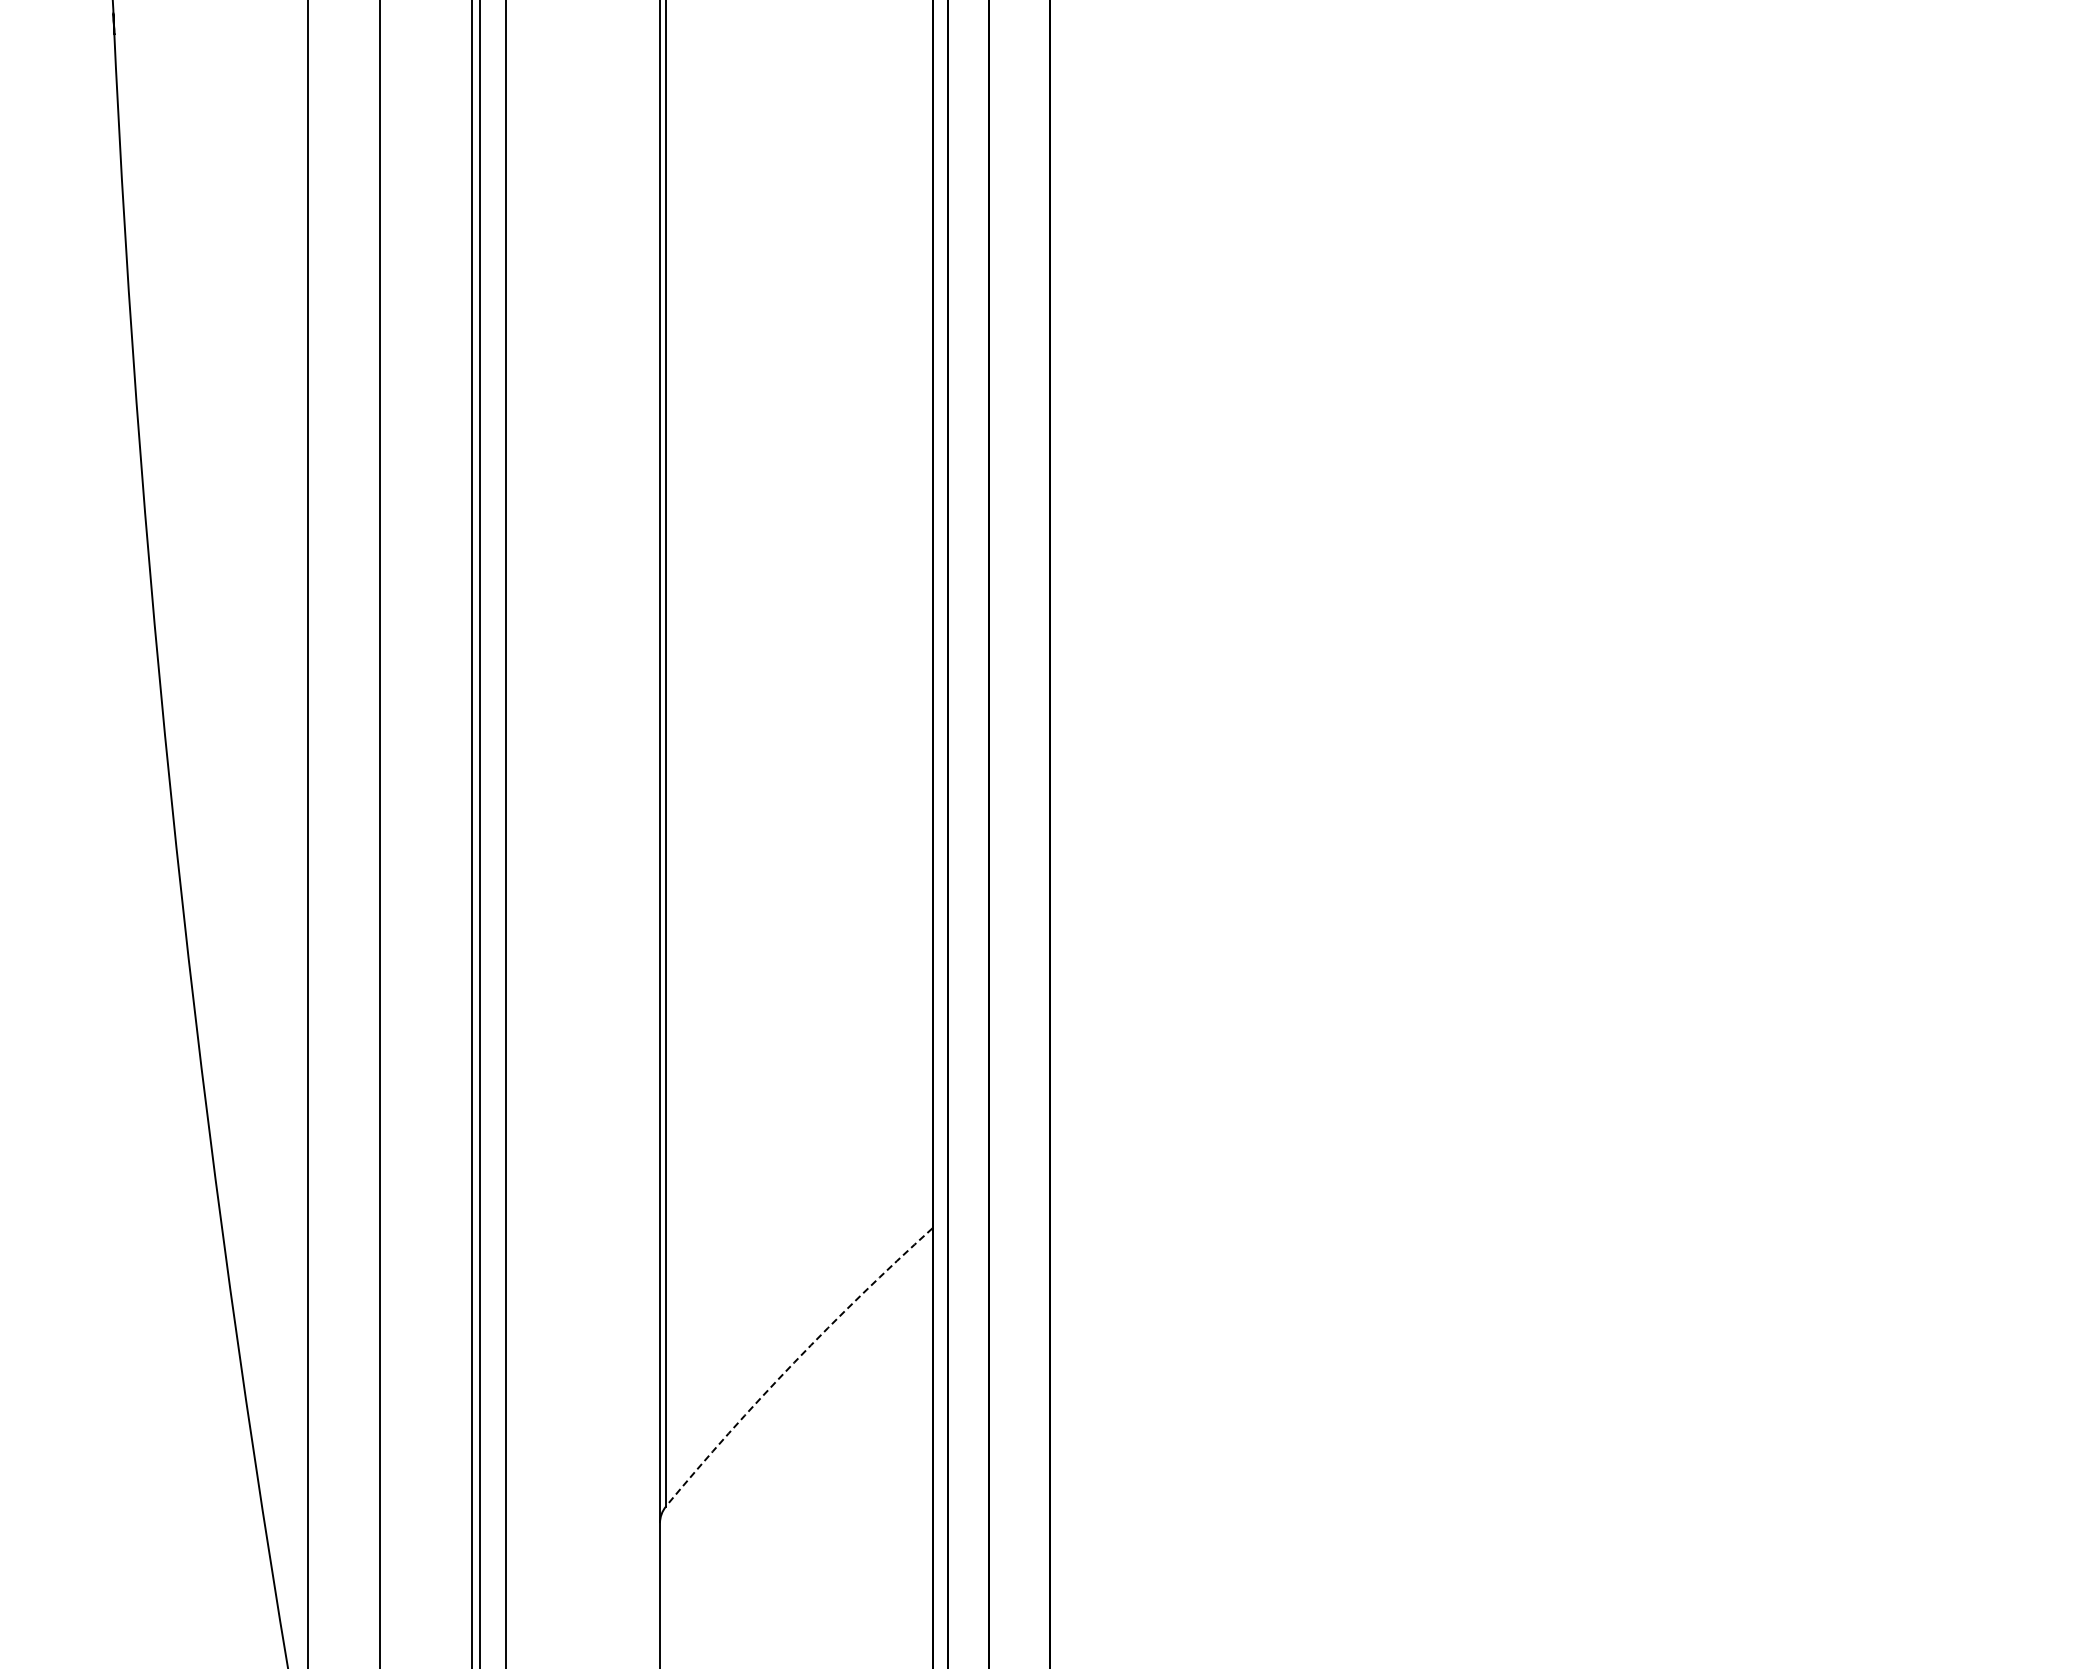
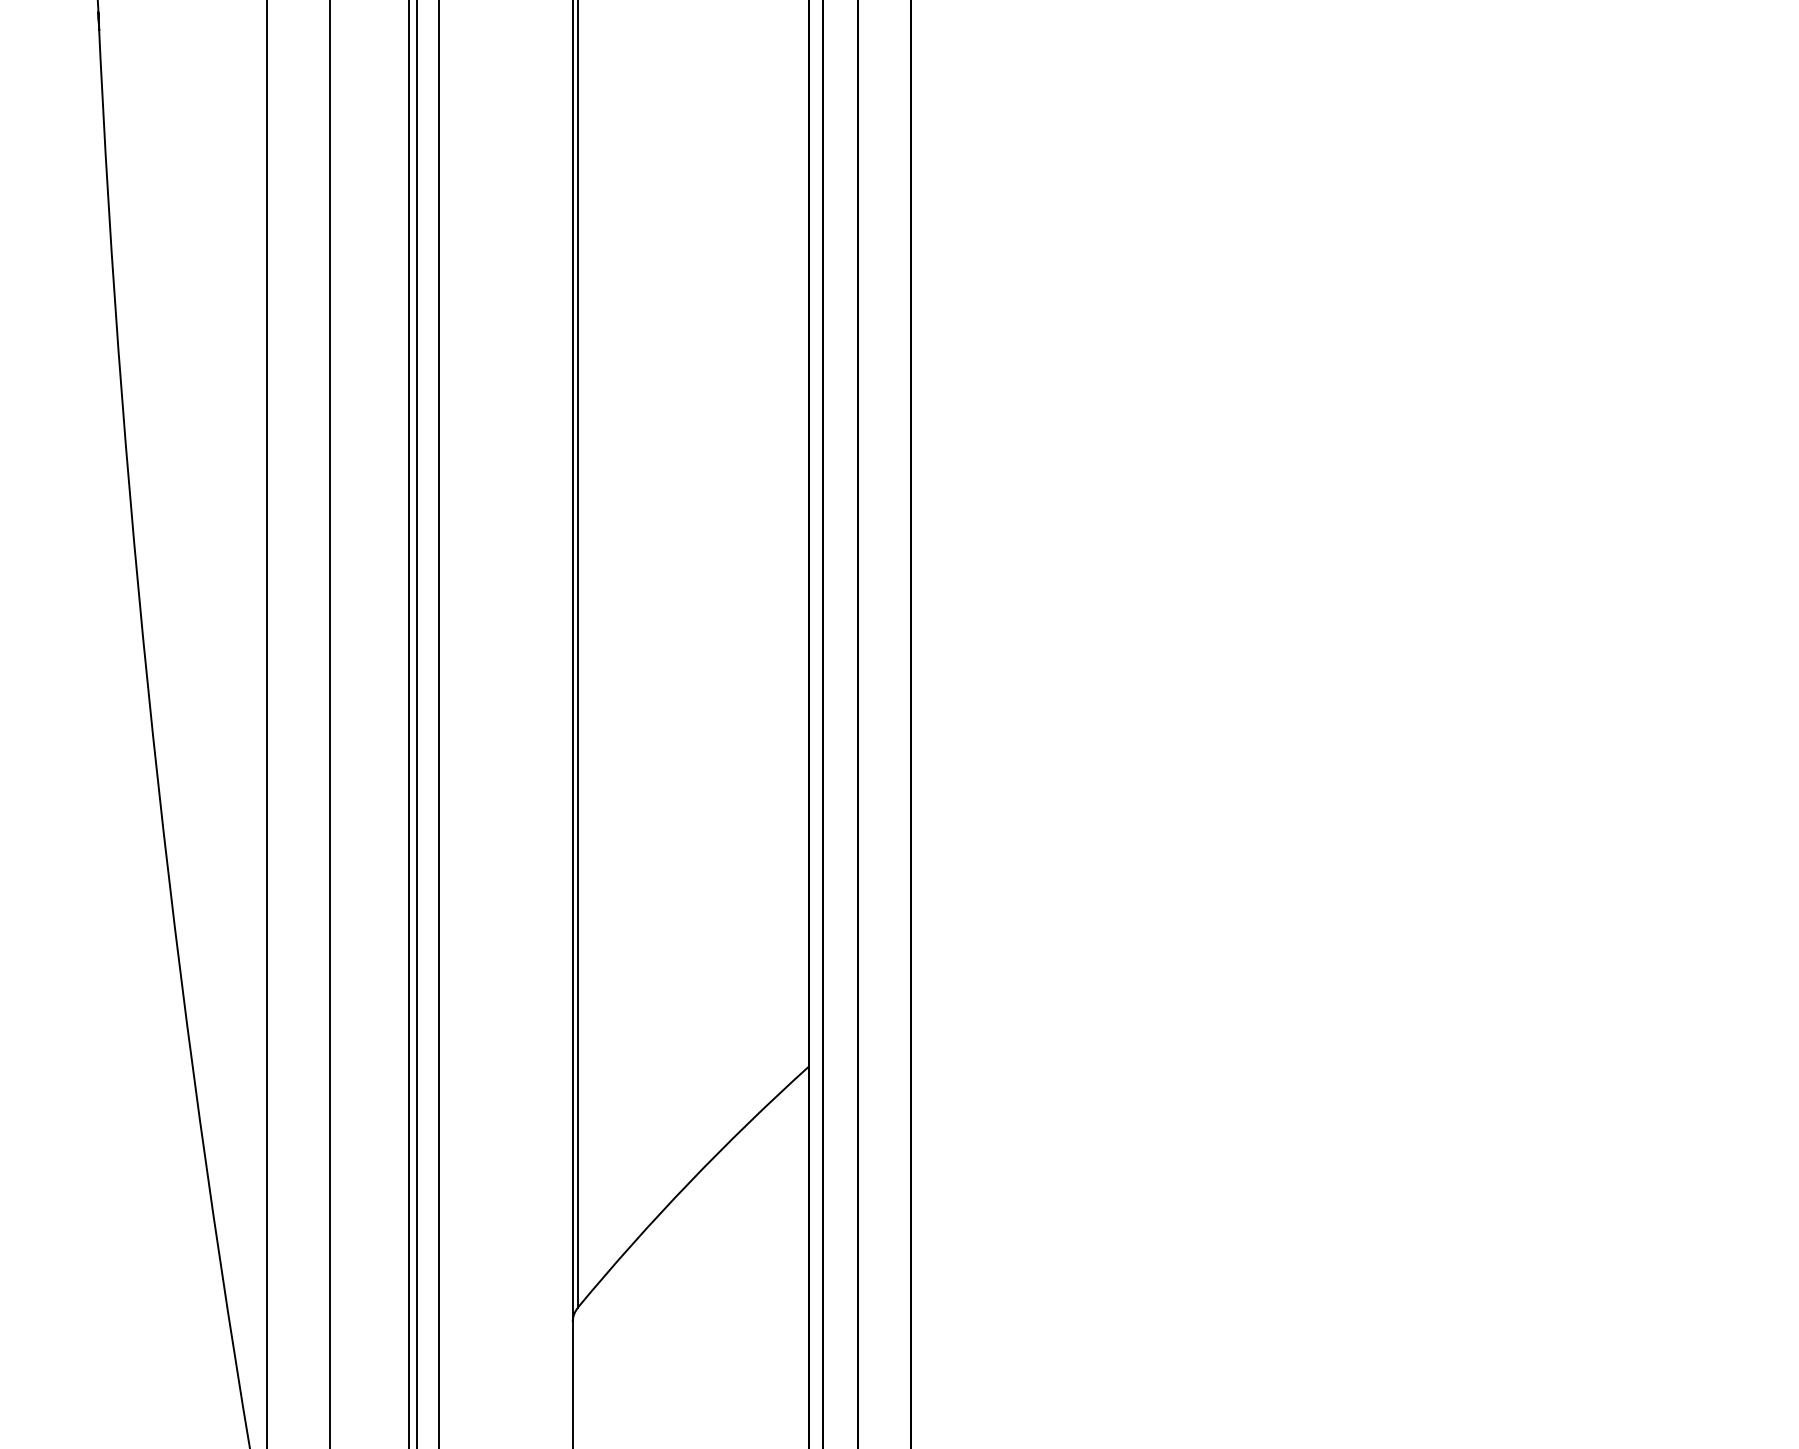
arc: (794, 1362) -> (689, 1182), dashed -> solid

